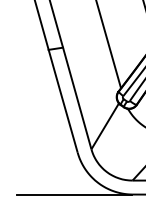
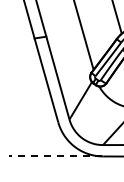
line: (74, 194) -> (55, 156), solid -> dashed

